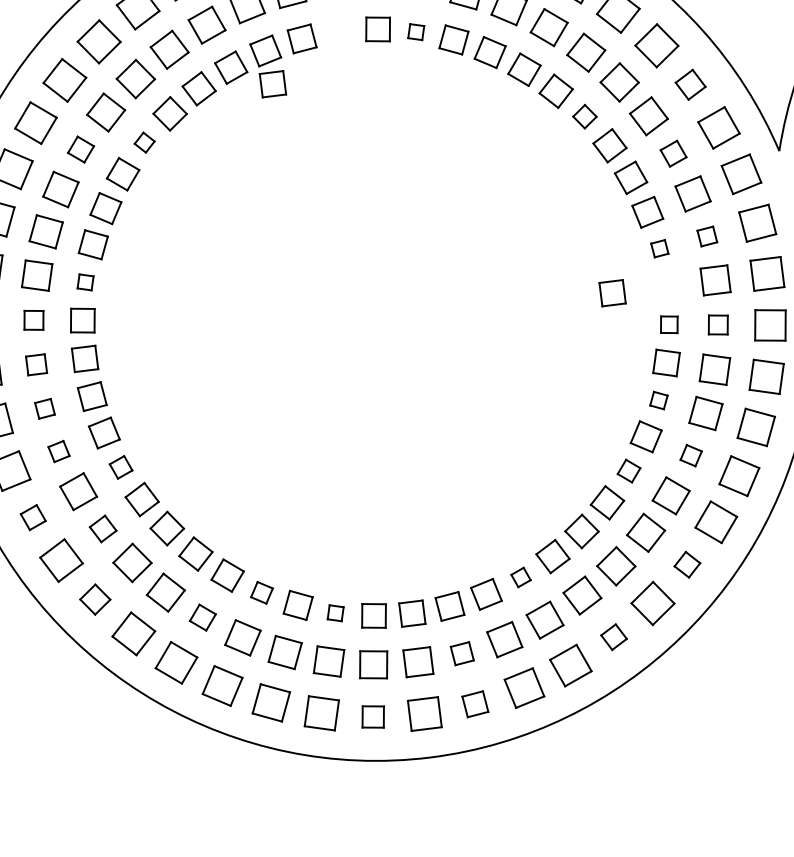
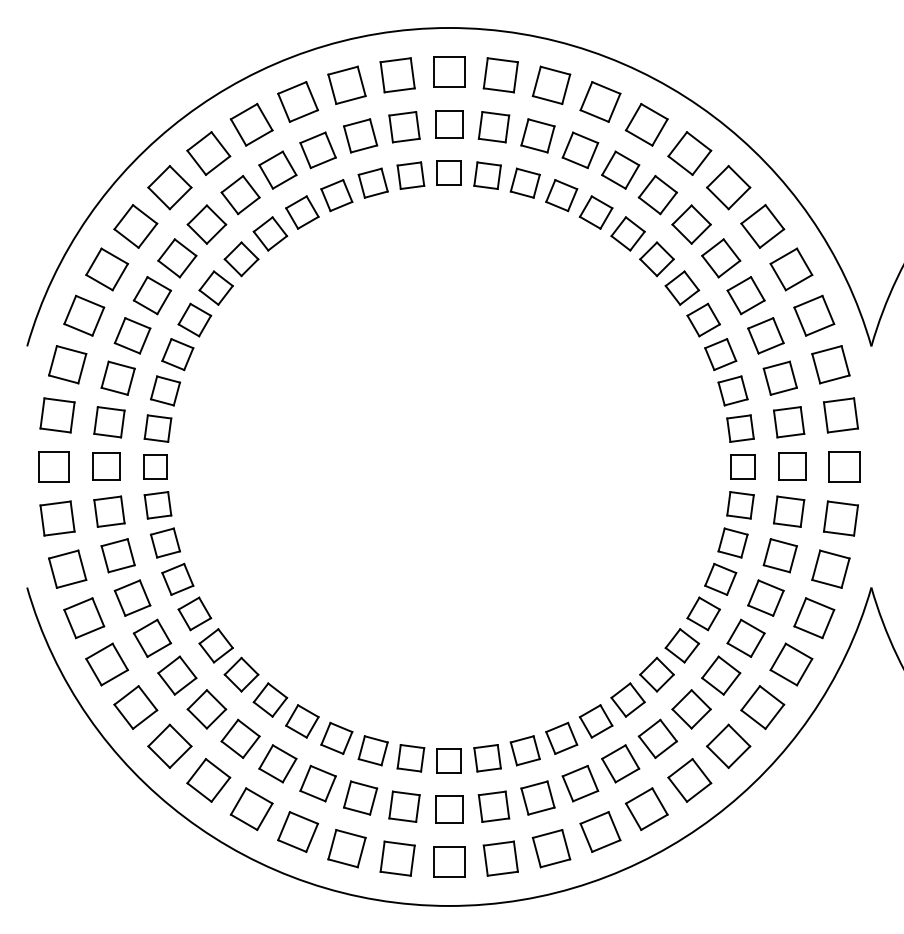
part: (415, 31) -> (524, 182), size x1.67
part: (272, 83) -> (448, 172), moved
part: (690, 84) -> (791, 269), size x1.43
part: (584, 116) -> (682, 287), size x1.43
part: (144, 142) -> (241, 259), size x1.67
part: (81, 149) -> (177, 258), size x1.43
part: (673, 153) -> (765, 335), size x1.43
part: (707, 236) -> (789, 422), size x1.67
part: (659, 248) -> (740, 428), size x1.67
part: (85, 281) -> (165, 390), size x1.67
part: (611, 292) -> (742, 466), moved
part: (34, 320) -> (109, 422), size x1.43
part: (669, 324) -> (740, 505), size x1.43
part: (718, 324) -> (789, 511), size x1.43
part: (36, 364) -> (106, 466), size x1.43
part: (658, 400) -> (720, 579), size x1.67
part: (45, 408) -> (109, 511), size x1.67
part: (58, 451) -> (117, 555), size x1.67
part: (690, 455) -> (745, 637), size x1.67
part: (120, 466) -> (177, 578), size x1.43
part: (629, 470) -> (682, 645), size x1.43
part: (33, 517) -> (84, 618), size x1.67
part: (103, 528) -> (152, 637), size x1.43
part: (687, 564) -> (728, 745), size x1.67
part: (520, 576) -> (561, 737), size x1.67
part: (262, 592) -> (302, 721), size x1.43
part: (94, 599) -> (135, 707), size x1.43
part: (335, 612) -> (372, 750), size x1.67
part: (202, 617) -> (240, 738), size x1.43
part: (613, 636) -> (646, 808), size x1.67
part: (461, 653) -> (493, 806), size x1.43
part: (475, 704) -> (500, 858), size x1.43
part: (373, 716) -> (397, 858), size x1.43

